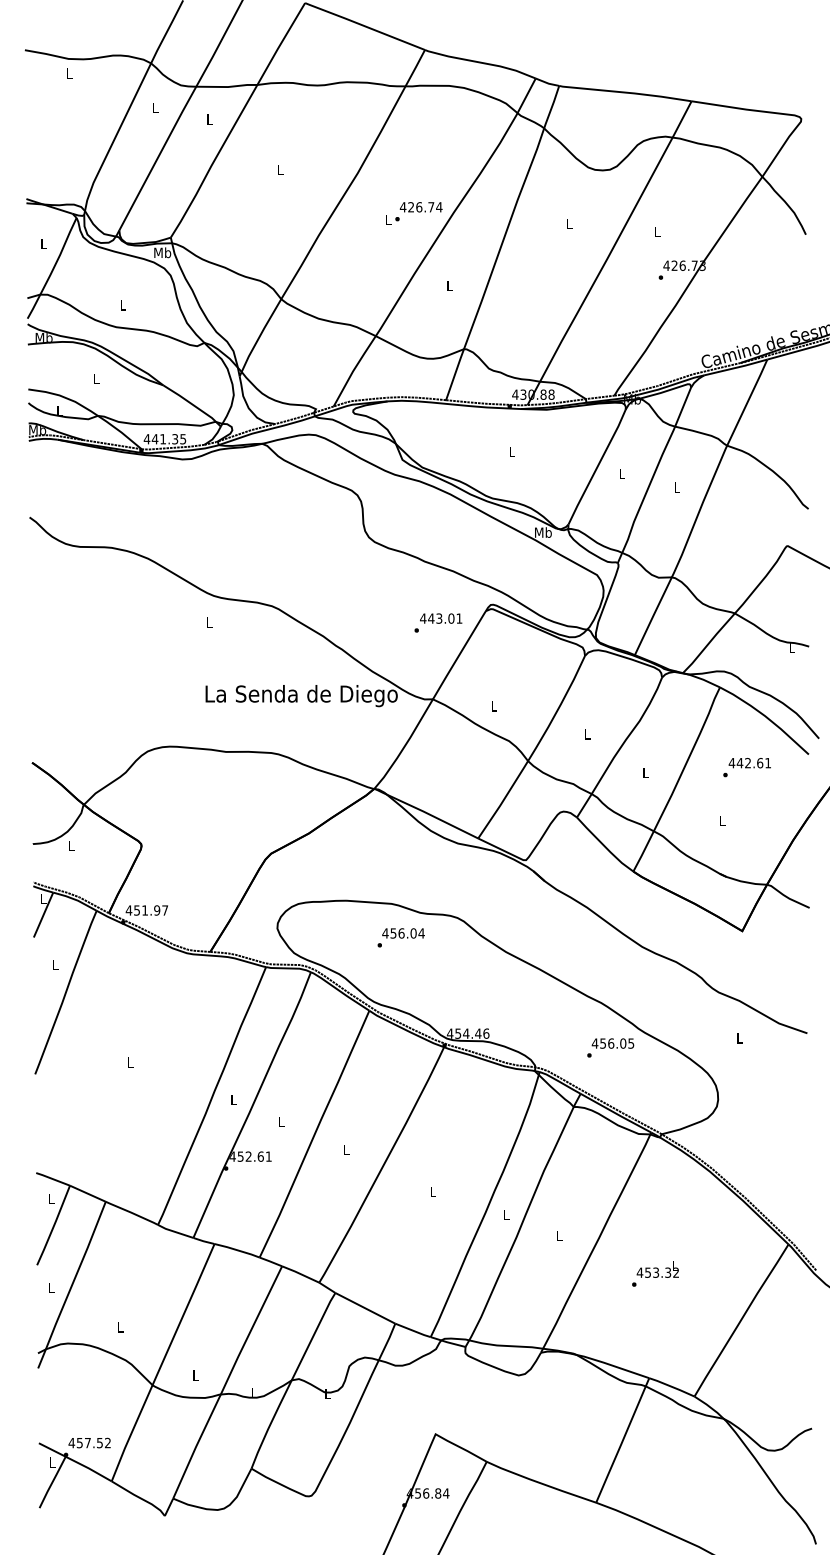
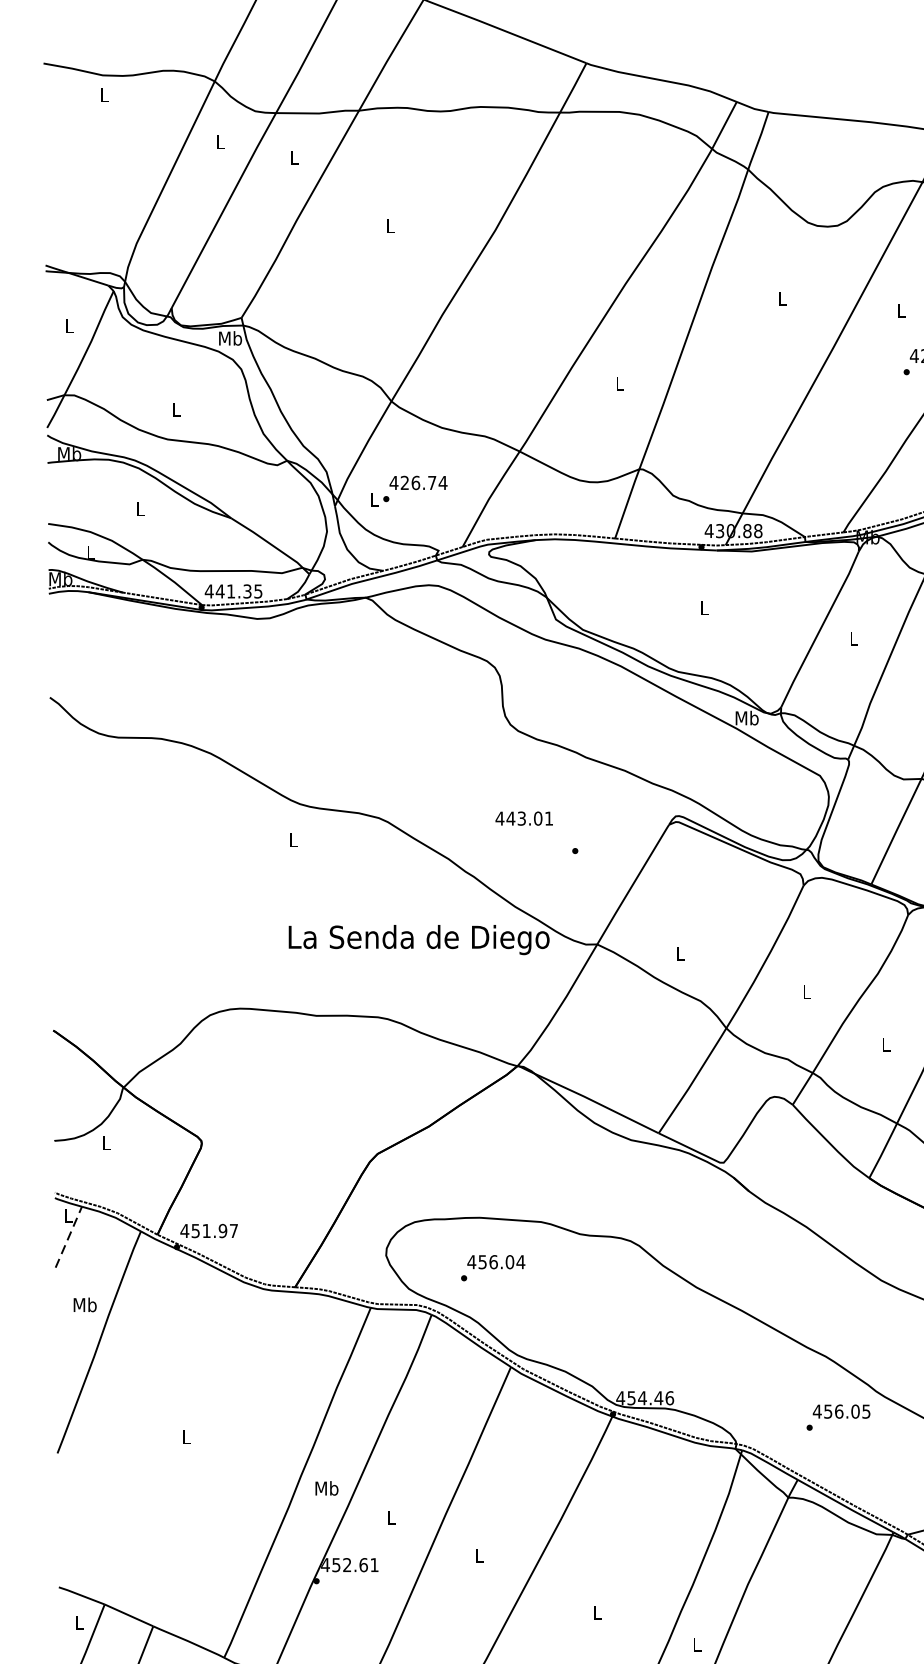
text: (414, 213) -> (409, 491), moved
text: (441, 618) -> (524, 818), moved
line: (43, 914) -> (68, 1236), solid -> dashed
text: (400, 937) -> (492, 1267), moved
text: (55, 964) -> (85, 1304), L -> Mb
text: (233, 1099) -> (326, 1487), L -> Mb

